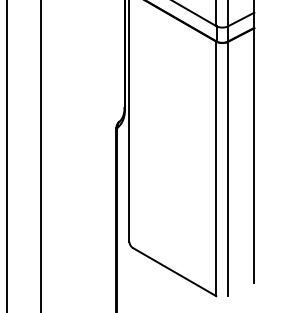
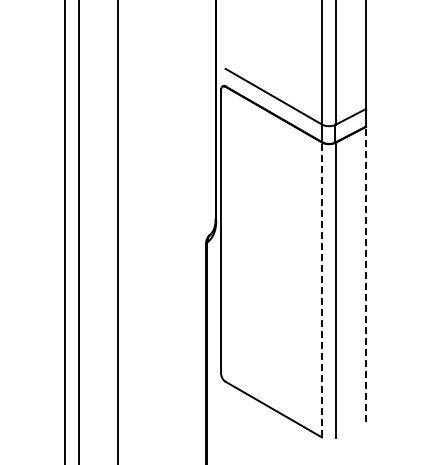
line: (254, 154) -> (366, 273), solid -> dashed
line: (215, 168) -> (321, 289), solid -> dashed

